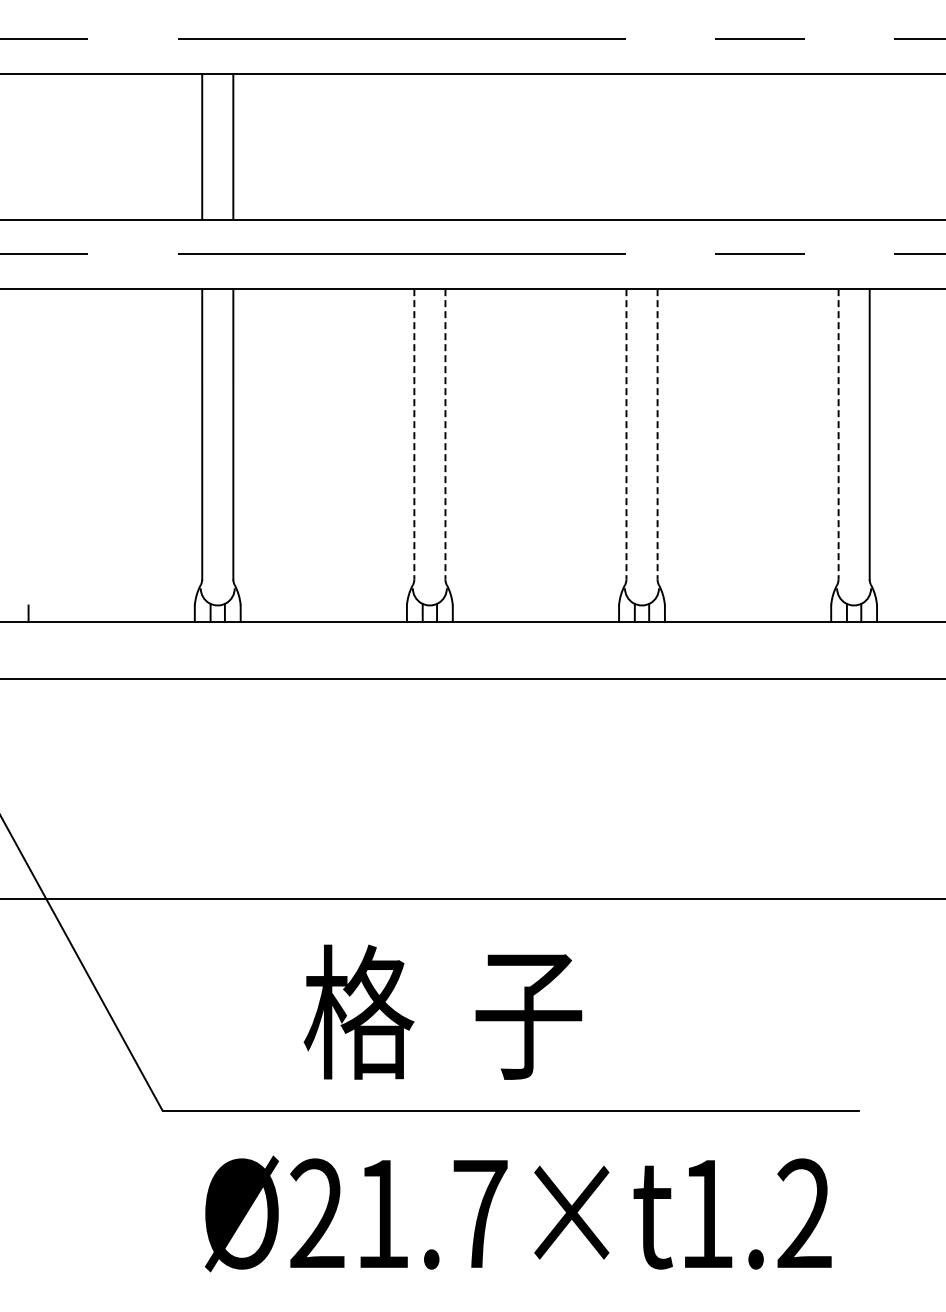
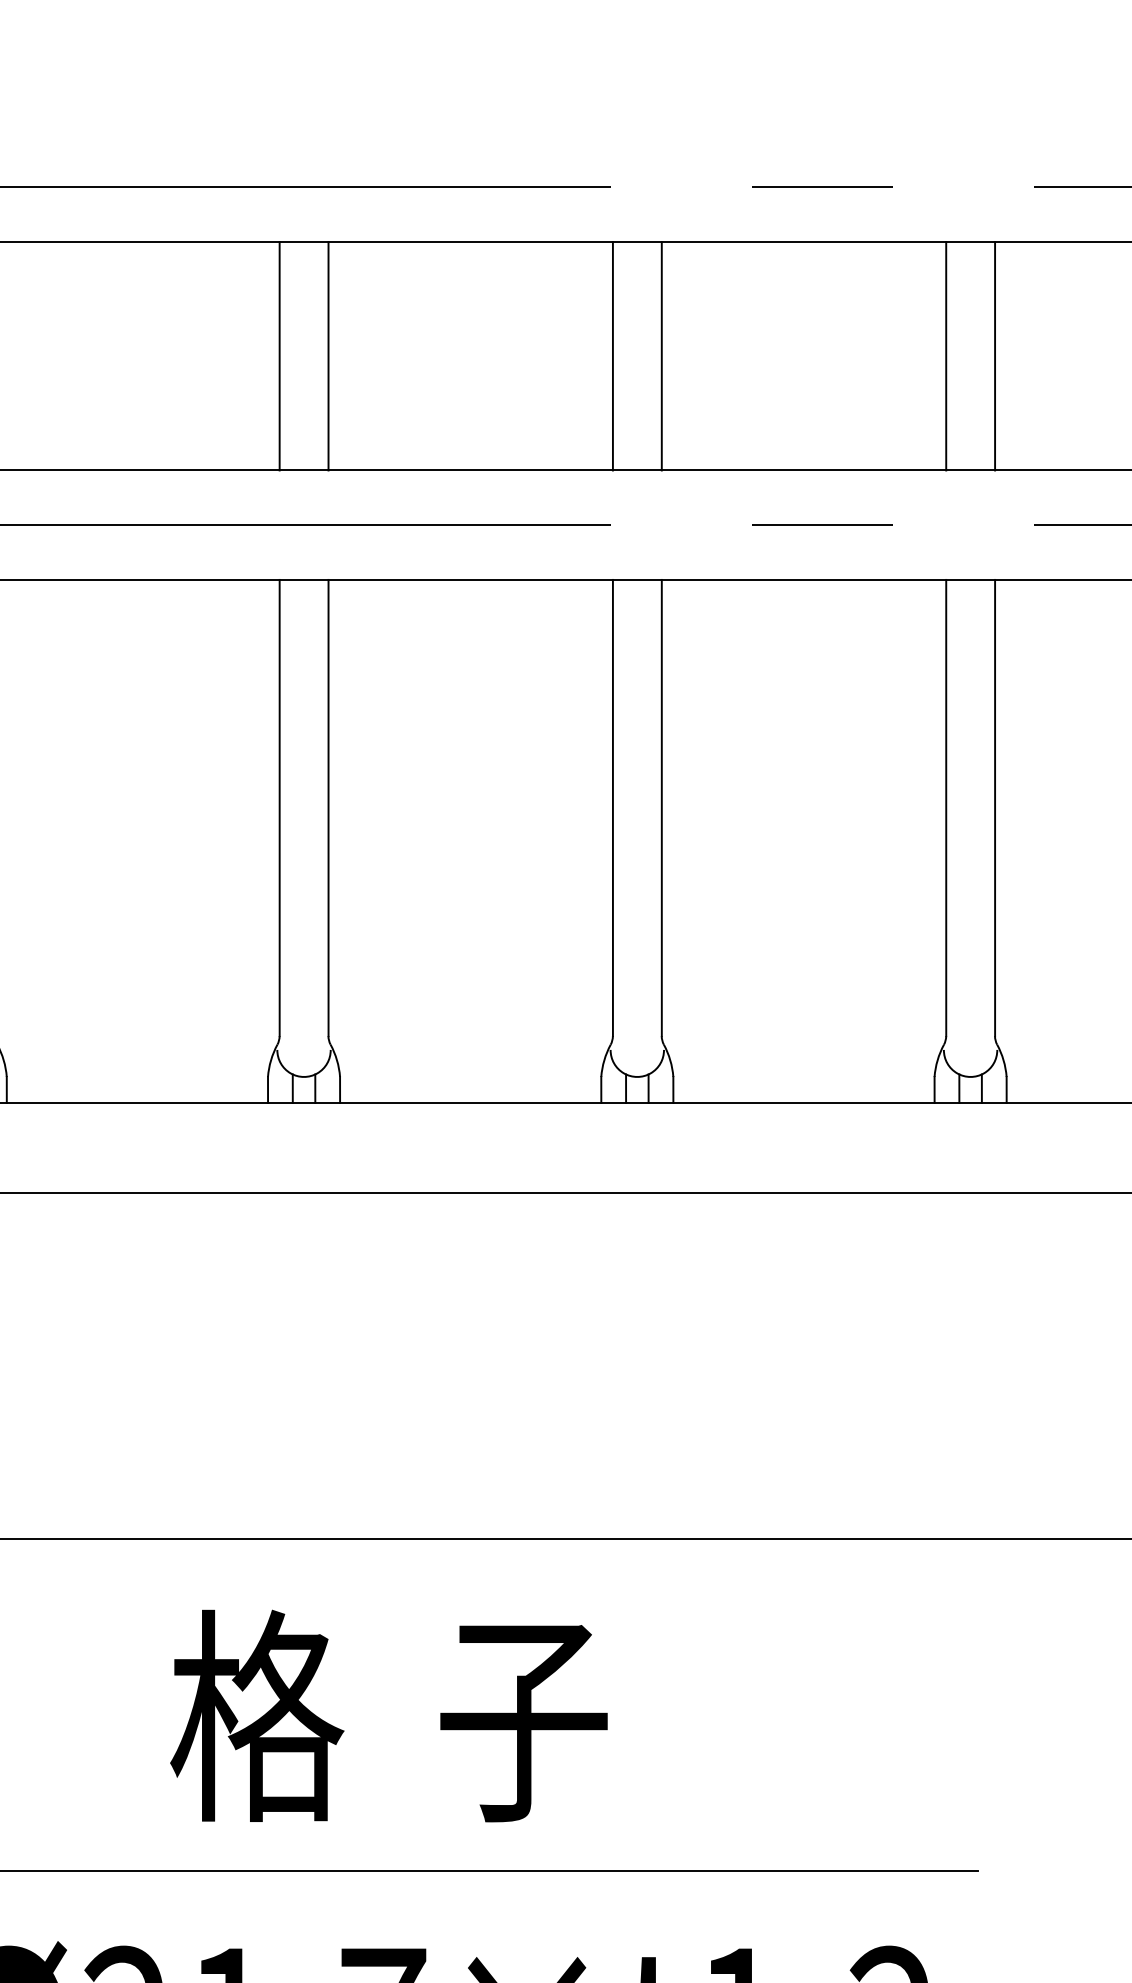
line: (414, 146) -> (279, 355), added
line: (445, 146) -> (328, 355), added
line: (626, 146) -> (612, 355), added
line: (657, 146) -> (661, 355), added
line: (838, 146) -> (946, 355), added
line: (869, 146) -> (994, 355), added
line: (414, 434) -> (279, 808), dashed -> solid
line: (445, 434) -> (328, 808), dashed -> solid
line: (626, 434) -> (612, 808), dashed -> solid
line: (657, 434) -> (661, 808), dashed -> solid
line: (838, 434) -> (946, 808), dashed -> solid
text: (442, 1011) -> (388, 1714), moved

